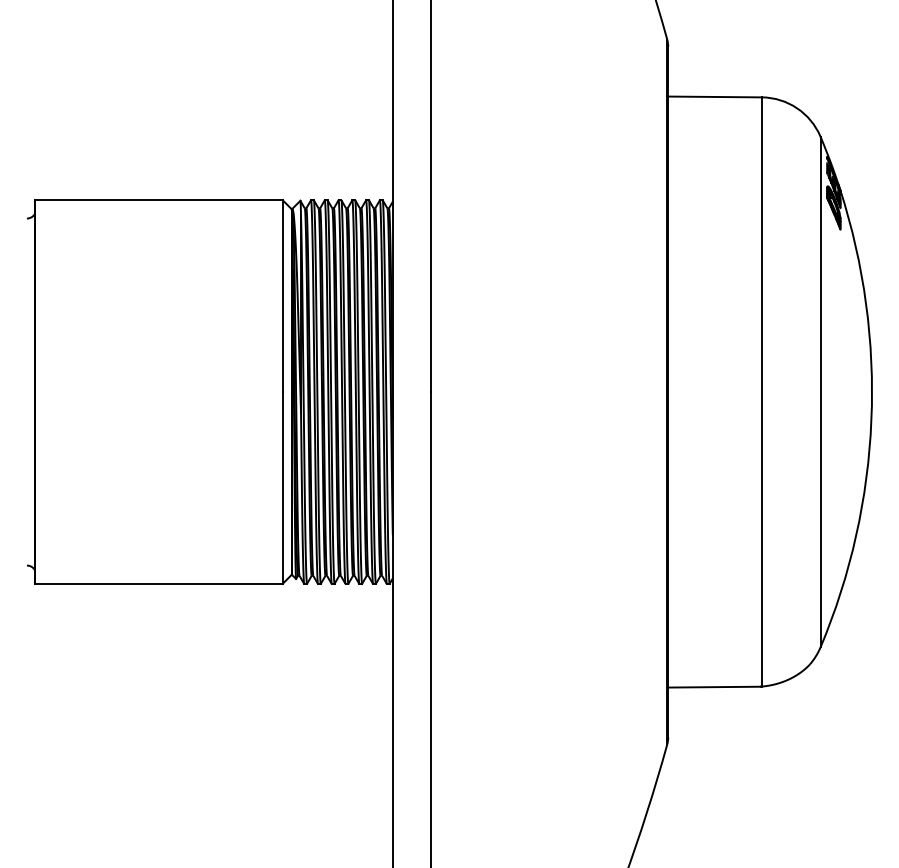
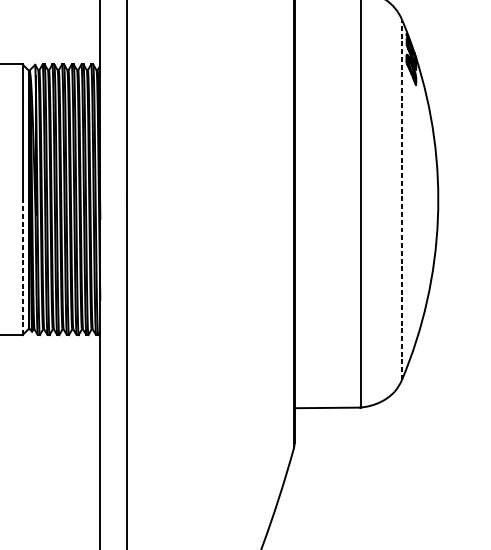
line: (820, 391) -> (401, 199), solid -> dashed
line: (282, 487) -> (22, 267), solid -> dashed

